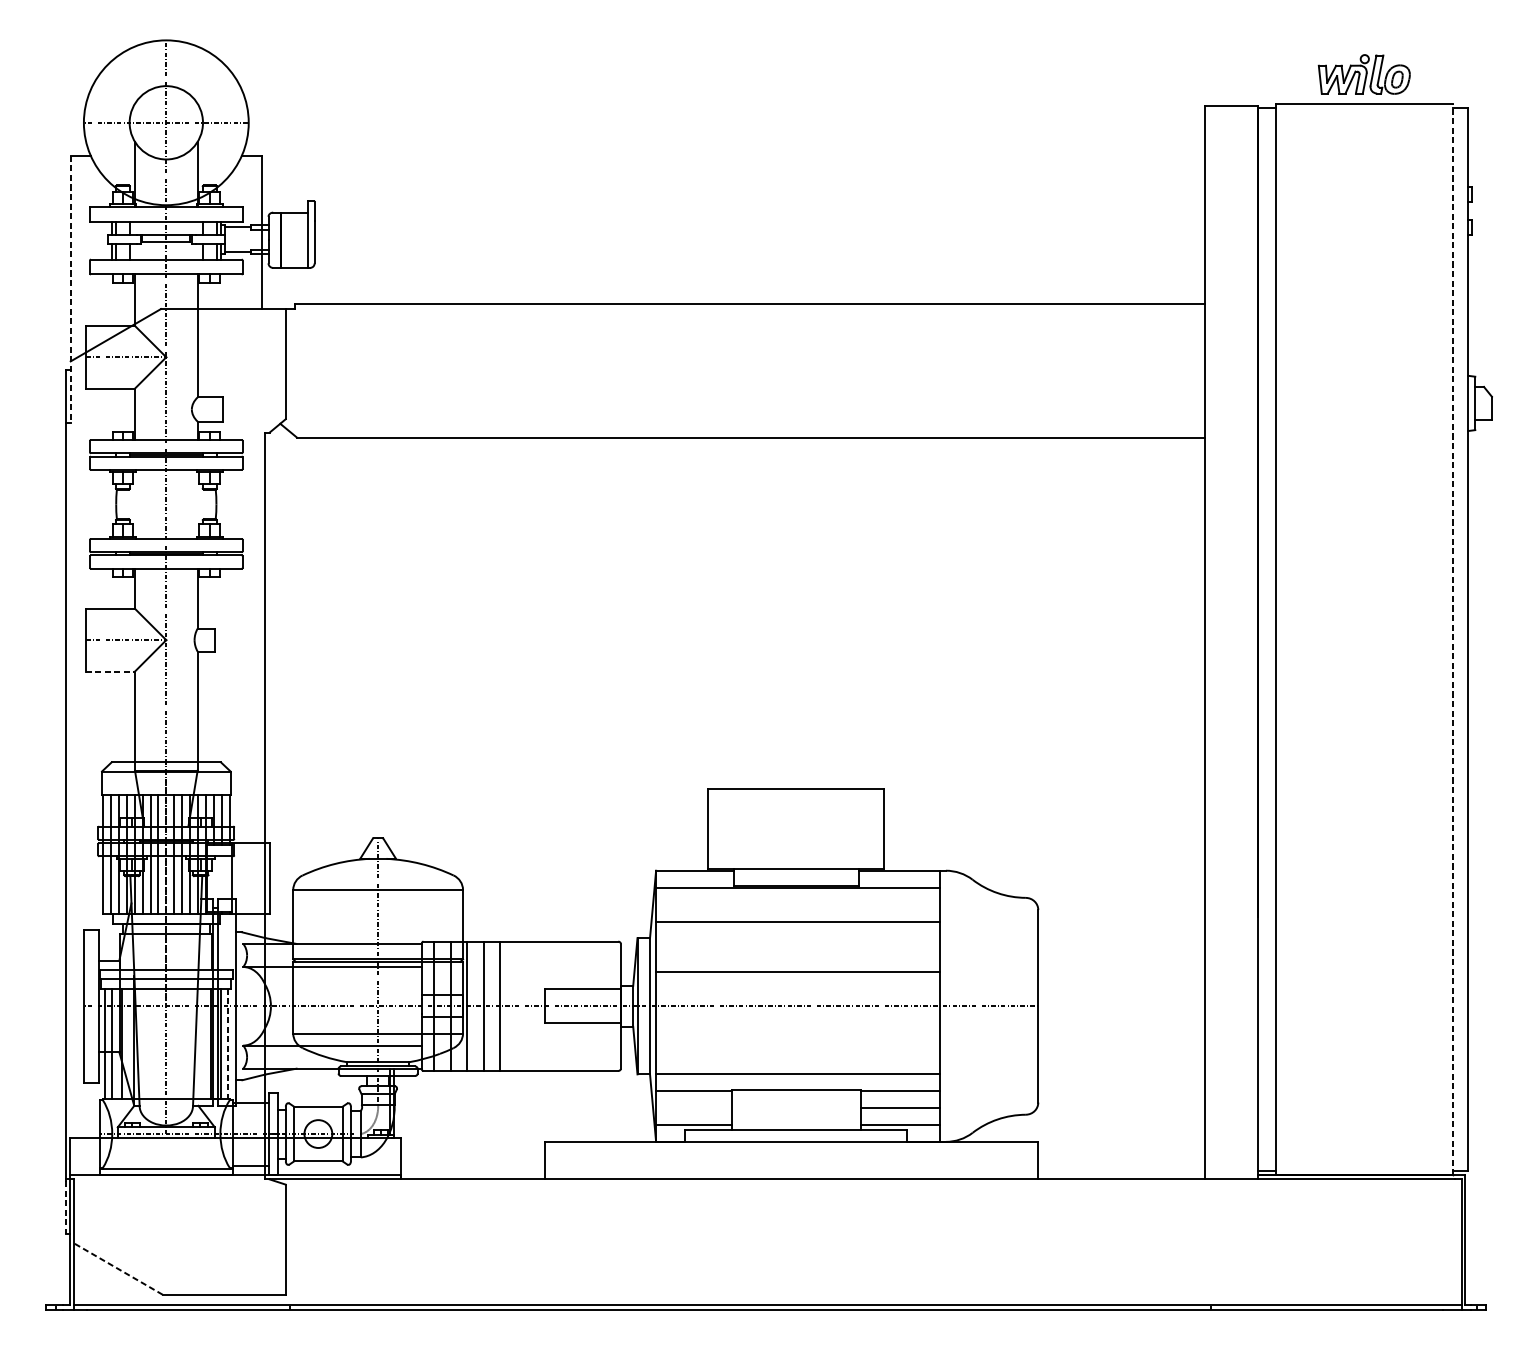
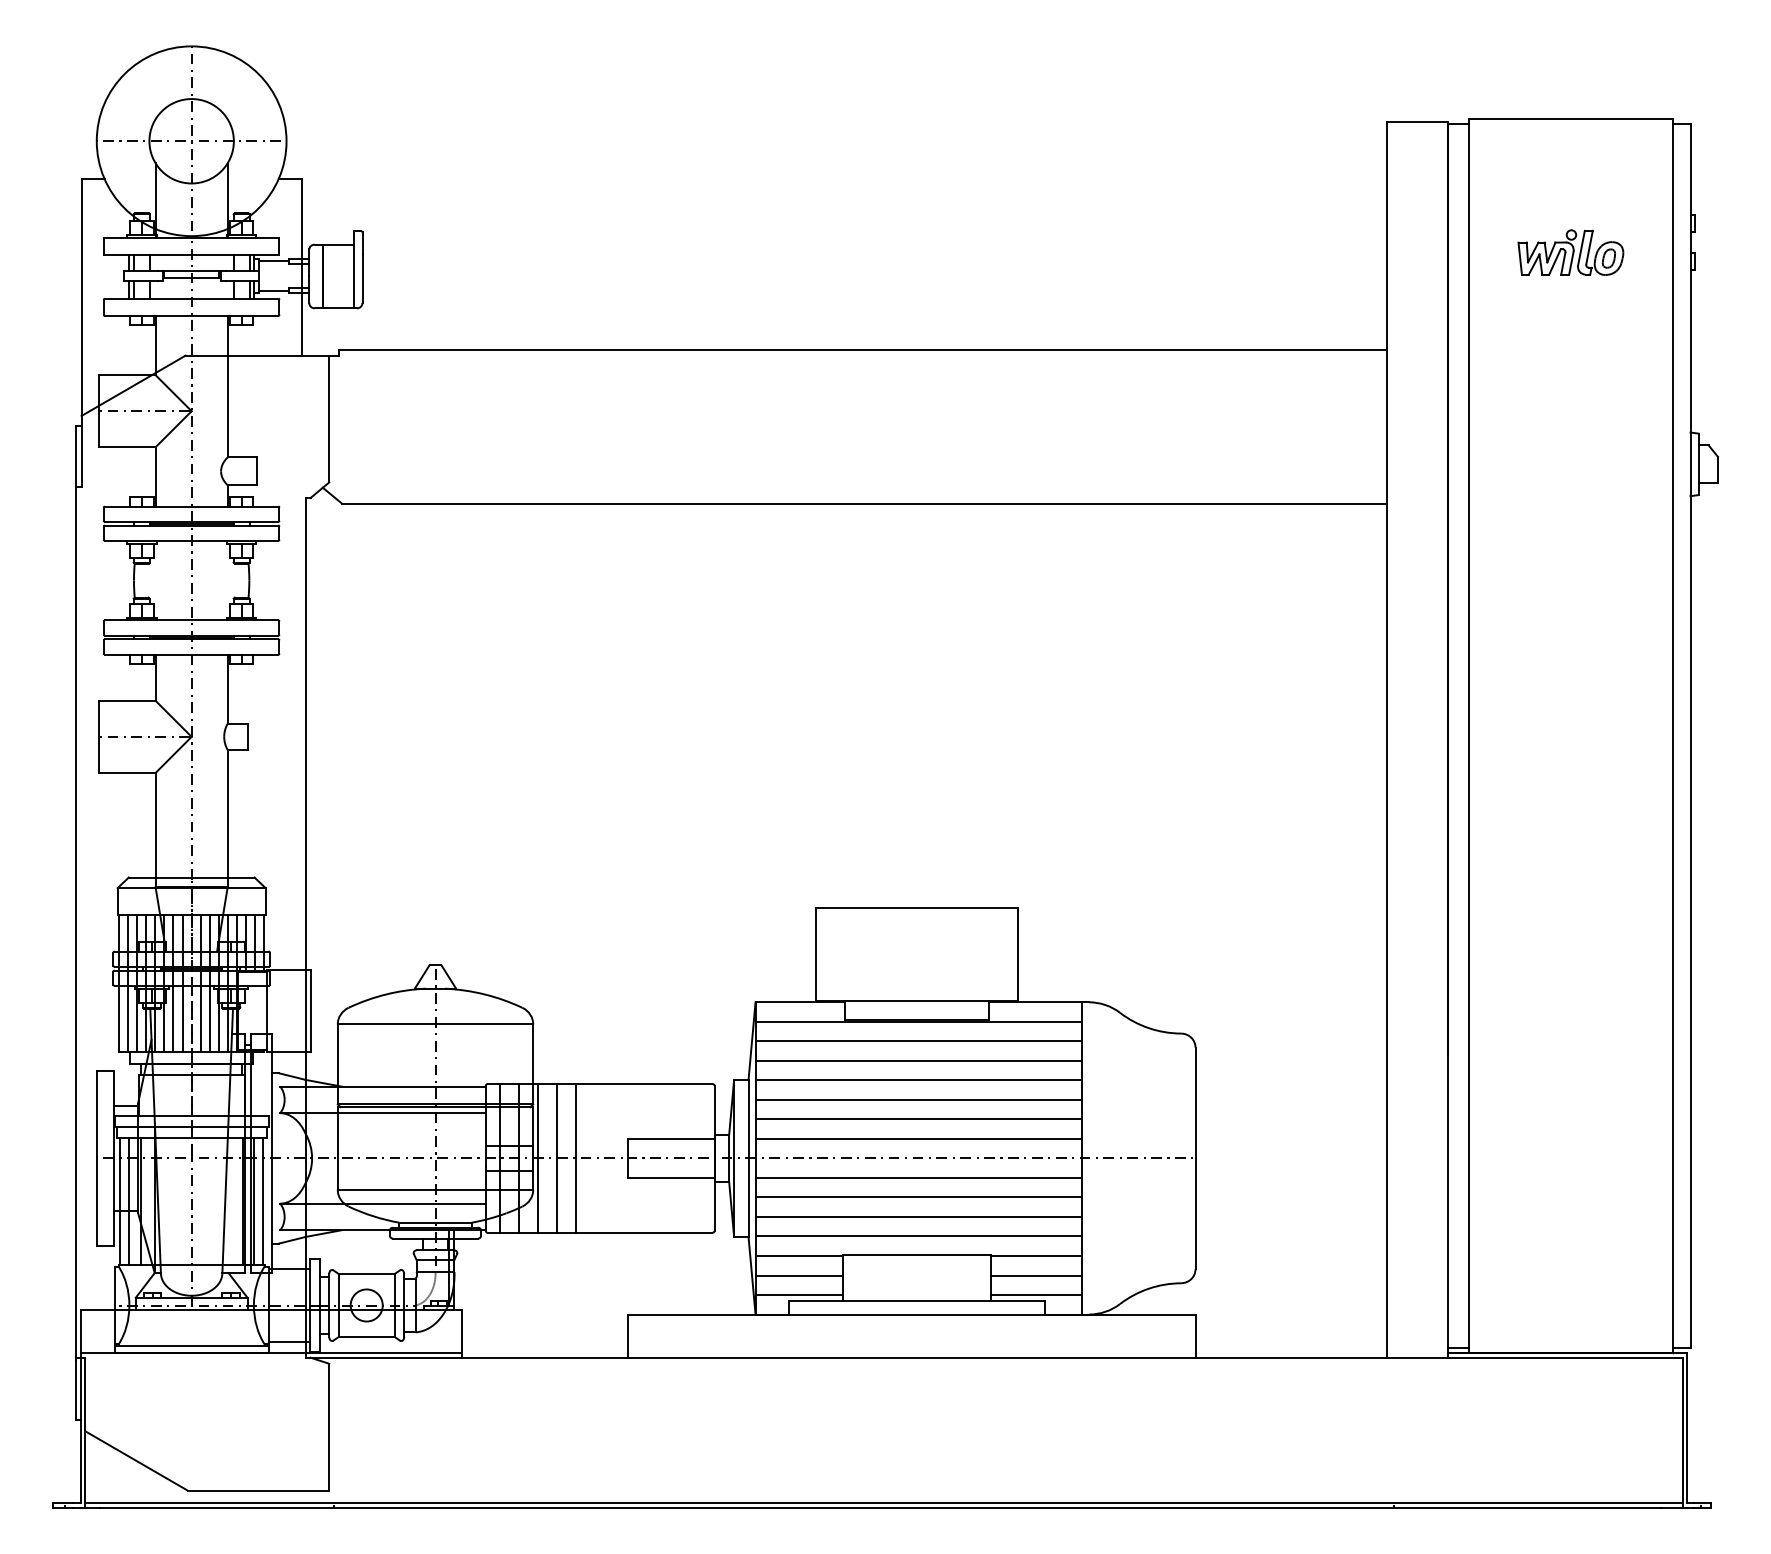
part: (1363, 74) -> (1570, 252), moved
line: (70, 288) -> (81, 332), dashed -> solid
line: (1452, 639) -> (1672, 736), dashed -> solid
line: (110, 671) -> (127, 773), dashed -> solid
line: (797, 904) -> (918, 1041), added
line: (797, 938) -> (918, 1080), added
line: (797, 955) -> (918, 1099), added
line: (797, 988) -> (918, 1138), added
line: (797, 1022) -> (918, 1177), added
line: (797, 1040) -> (918, 1197), added
line: (227, 1043) -> (262, 1201), dashed -> solid
line: (797, 1056) -> (918, 1216), added
line: (693, 1107) -> (798, 1275), added
line: (65, 1207) -> (75, 1390), dashed -> solid
line: (118, 1268) -> (136, 1460), dashed -> solid

